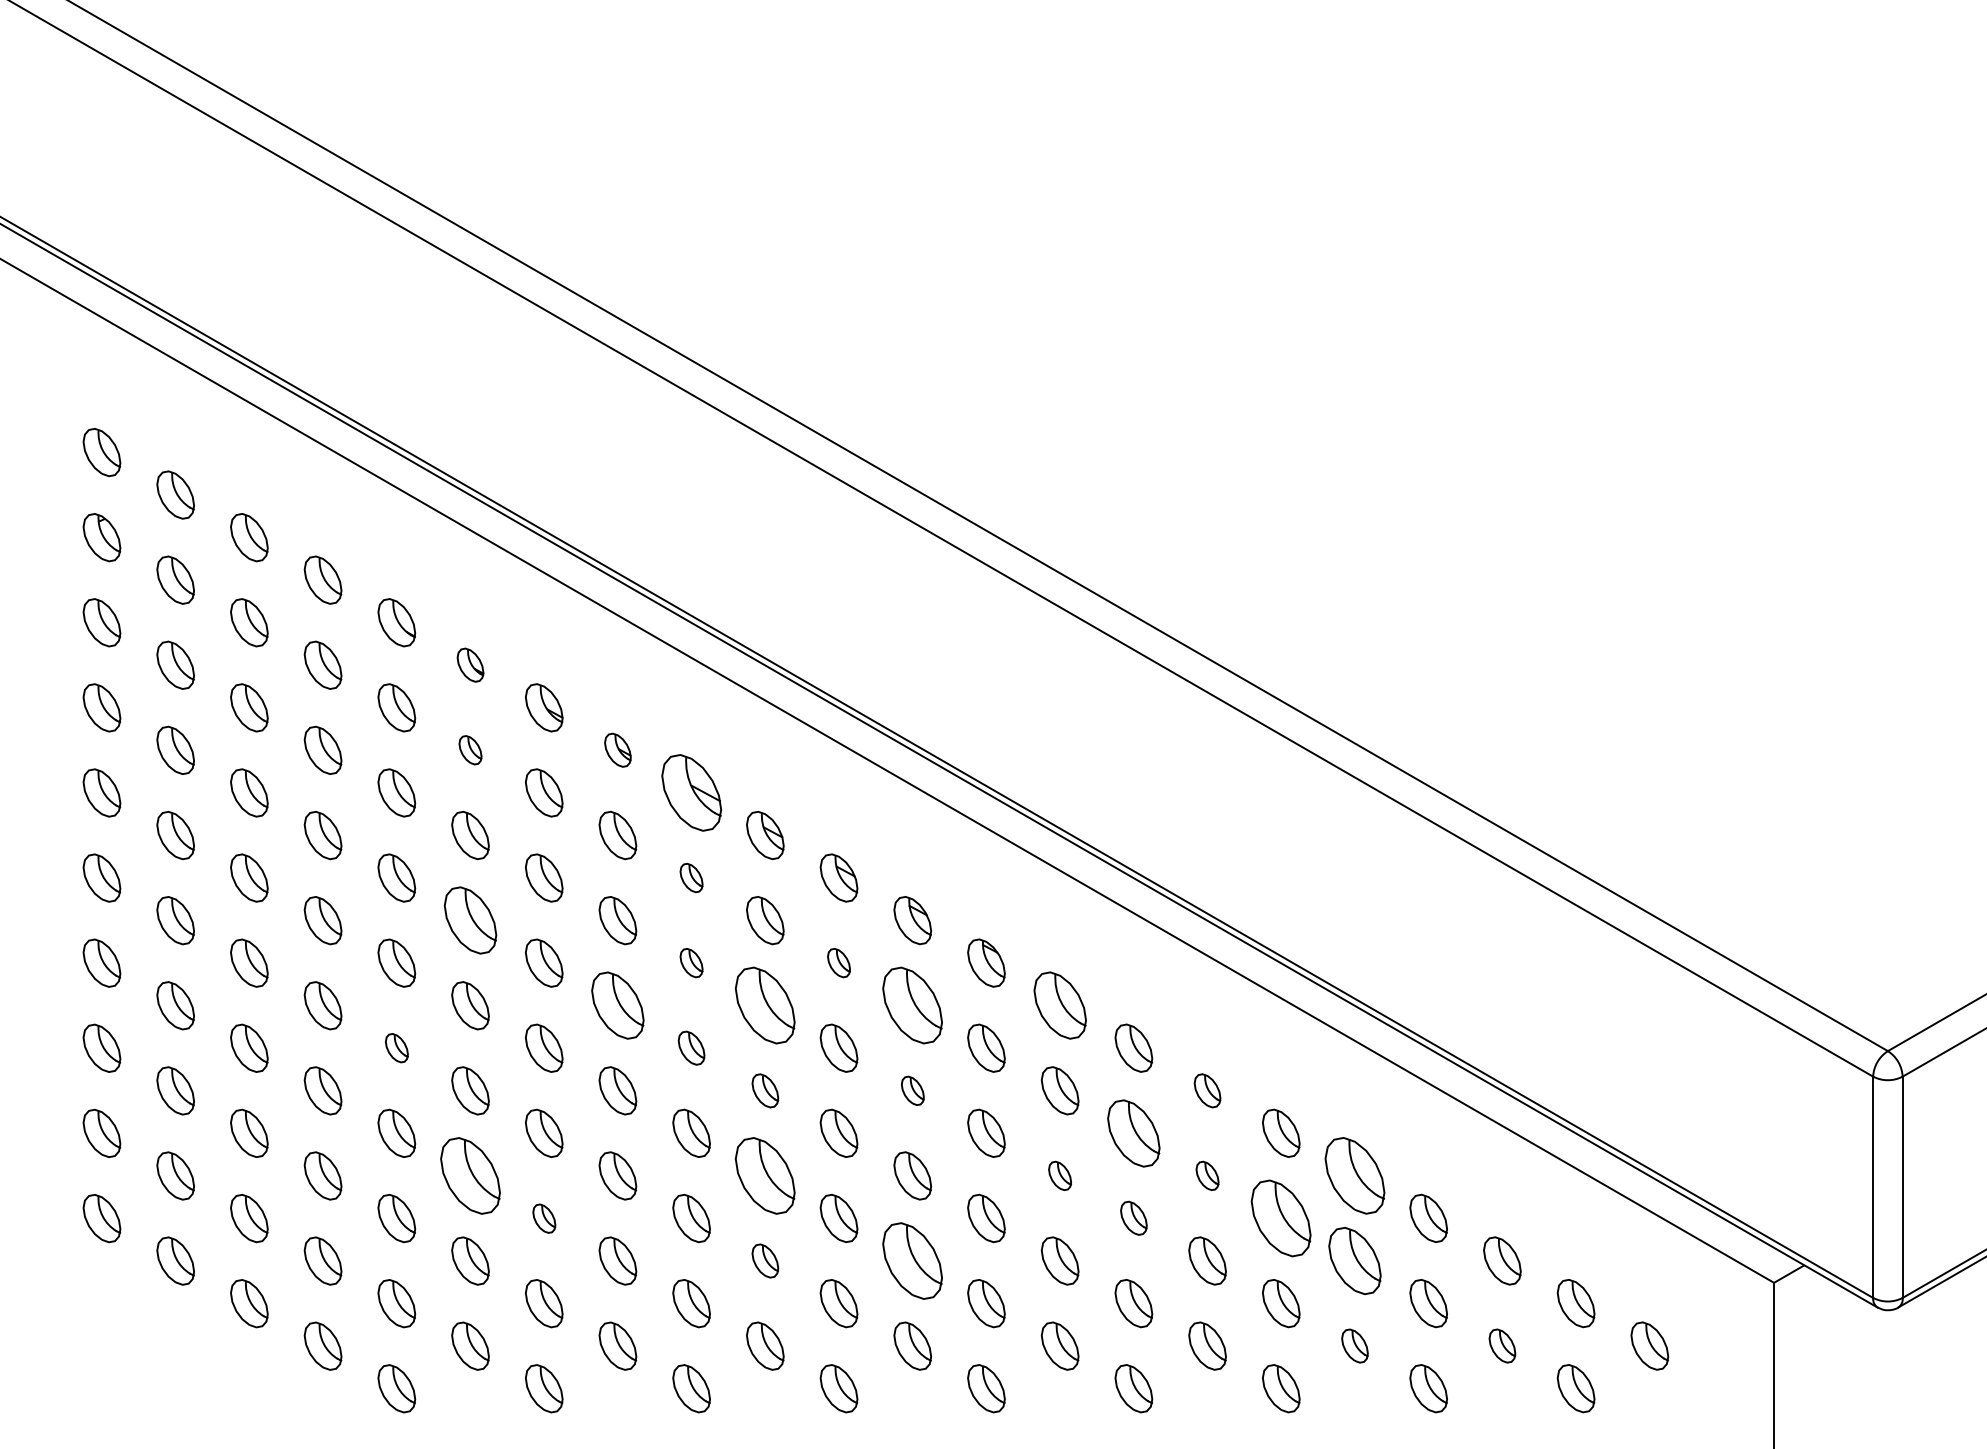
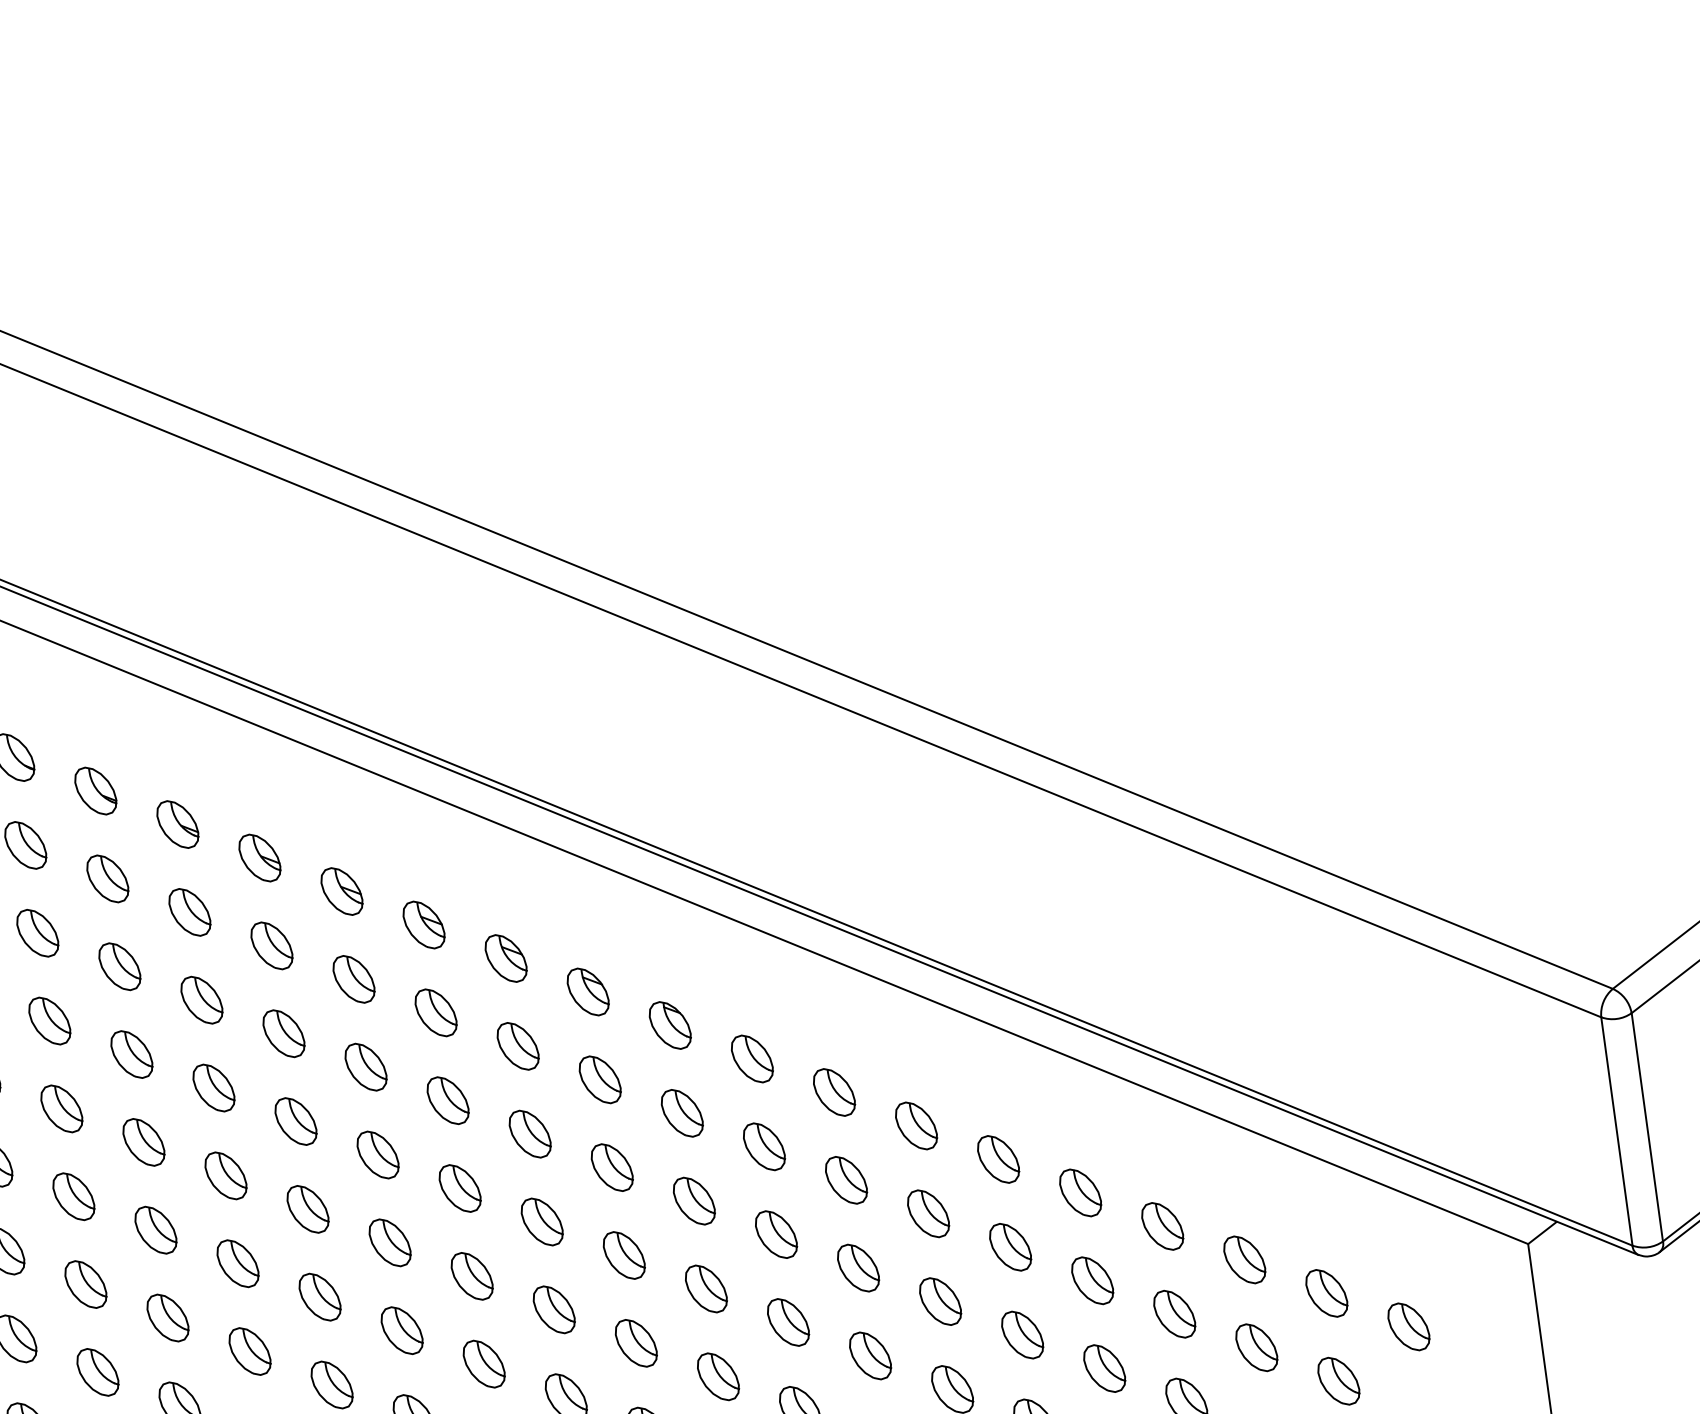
part: (470, 664) -> (95, 790), size x1.43
part: (470, 749) -> (107, 877), size x1.67
part: (617, 749) -> (259, 857), size x1.43
part: (691, 792) -> (341, 891), size x0.62
part: (691, 877) -> (353, 978), size x1.67
part: (470, 920) -> (131, 1054), size x0.71
part: (691, 962) -> (365, 1066), size x1.67
part: (838, 962) -> (517, 1045), size x1.67
part: (617, 1005) -> (295, 1121), size x0.71
part: (765, 1005) -> (448, 1100), size x0.62
part: (912, 1005) -> (599, 1079), size x0.62
part: (1059, 1005) -> (751, 1058), size x0.71
part: (396, 1047) -> (73, 1195), size x1.67
part: (691, 1047) -> (377, 1154), size x1.43
part: (765, 1090) -> (460, 1188), size x1.43
part: (912, 1090) -> (611, 1167), size x1.67
part: (1207, 1090) -> (916, 1125), size x1.43
part: (1133, 1132) -> (845, 1179), size x0.71
part: (470, 1175) -> (167, 1317), size x0.62
part: (765, 1175) -> (472, 1275), size x0.62
part: (1059, 1175) -> (775, 1234), size x1.67
part: (1207, 1175) -> (928, 1213), size x1.67
part: (1354, 1175) -> (1080, 1192), size x0.62
part: (1133, 1217) -> (857, 1267), size x1.43
part: (544, 1218) -> (250, 1351), size x1.67
part: (1281, 1218) -> (1010, 1247), size x0.62
part: (765, 1260) -> (484, 1363), size x1.43
part: (912, 1260) -> (635, 1342), size x0.62
part: (1354, 1260) -> (1092, 1280), size x0.71
part: (1354, 1345) -> (1104, 1368), size x1.43
part: (1502, 1345) -> (1256, 1347), size x1.43

